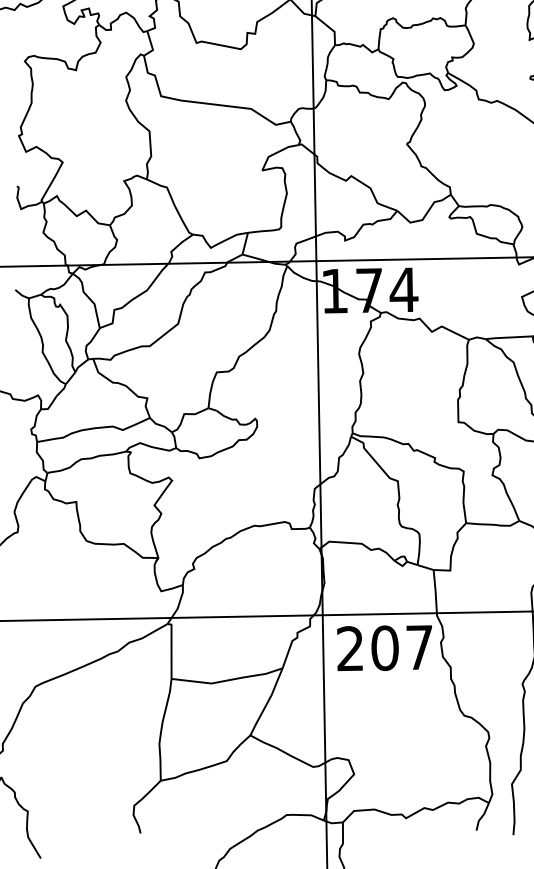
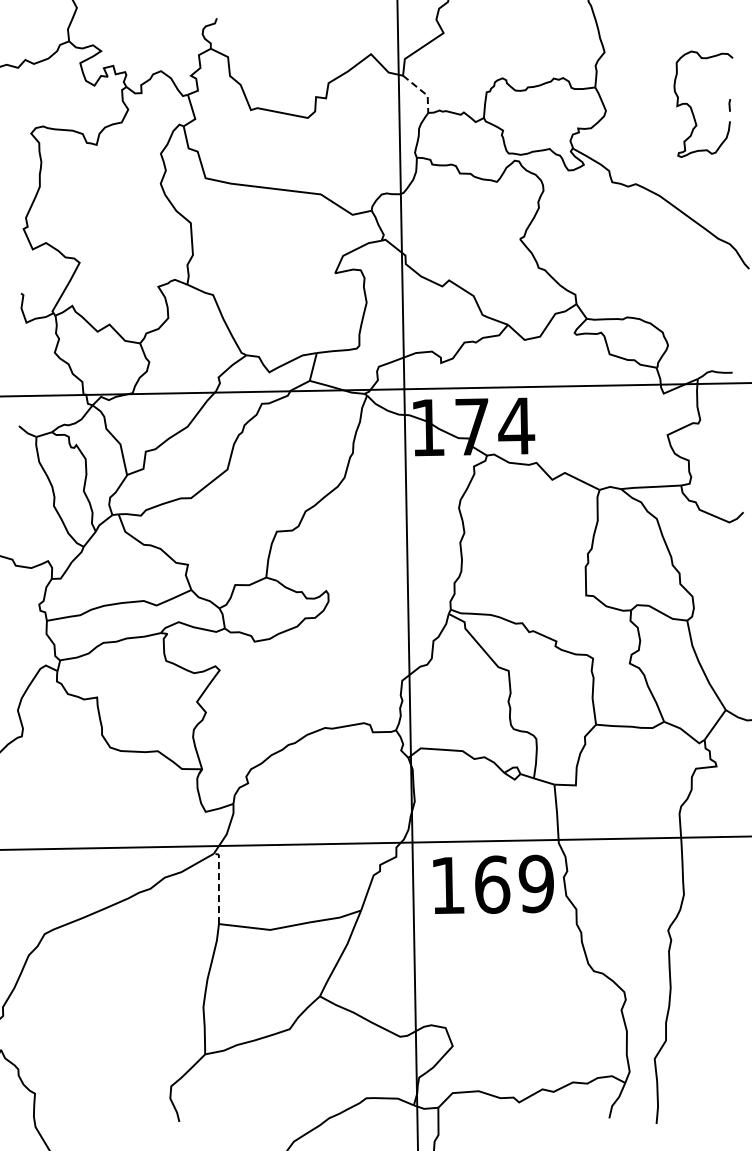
line: (331, 29) -> (423, 92), solid -> dashed
text: (385, 647) -> (492, 883), 207 -> 169
line: (171, 648) -> (218, 885), solid -> dashed

